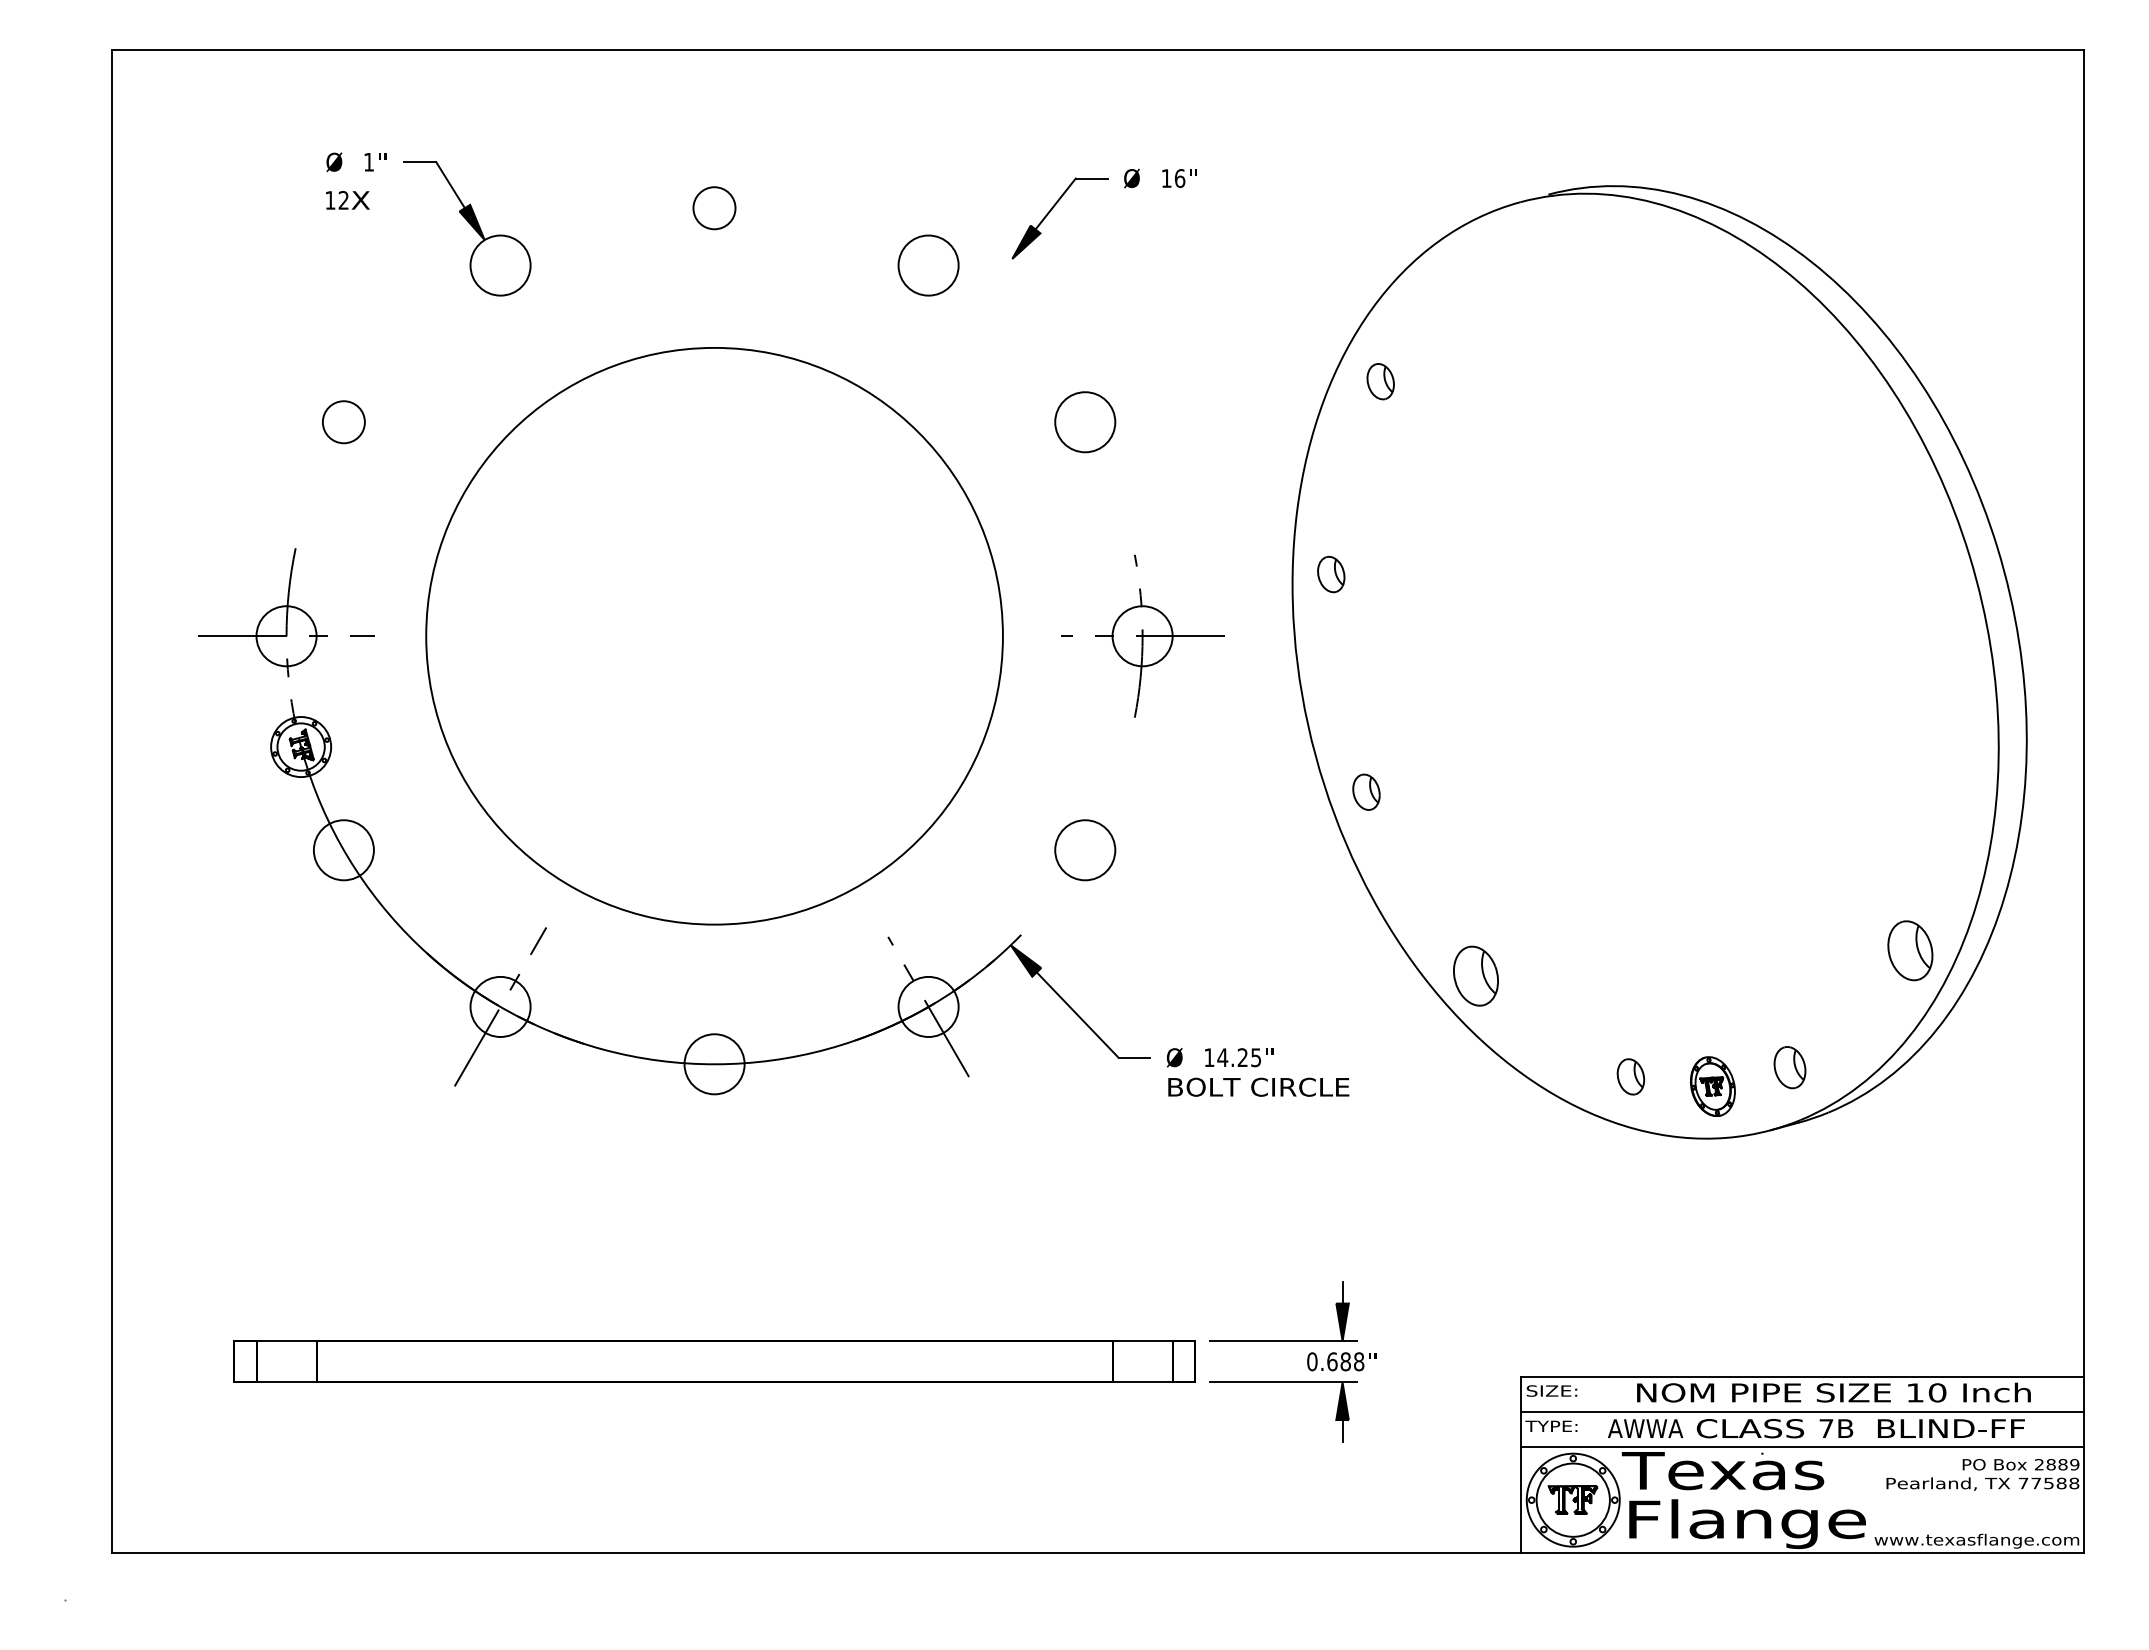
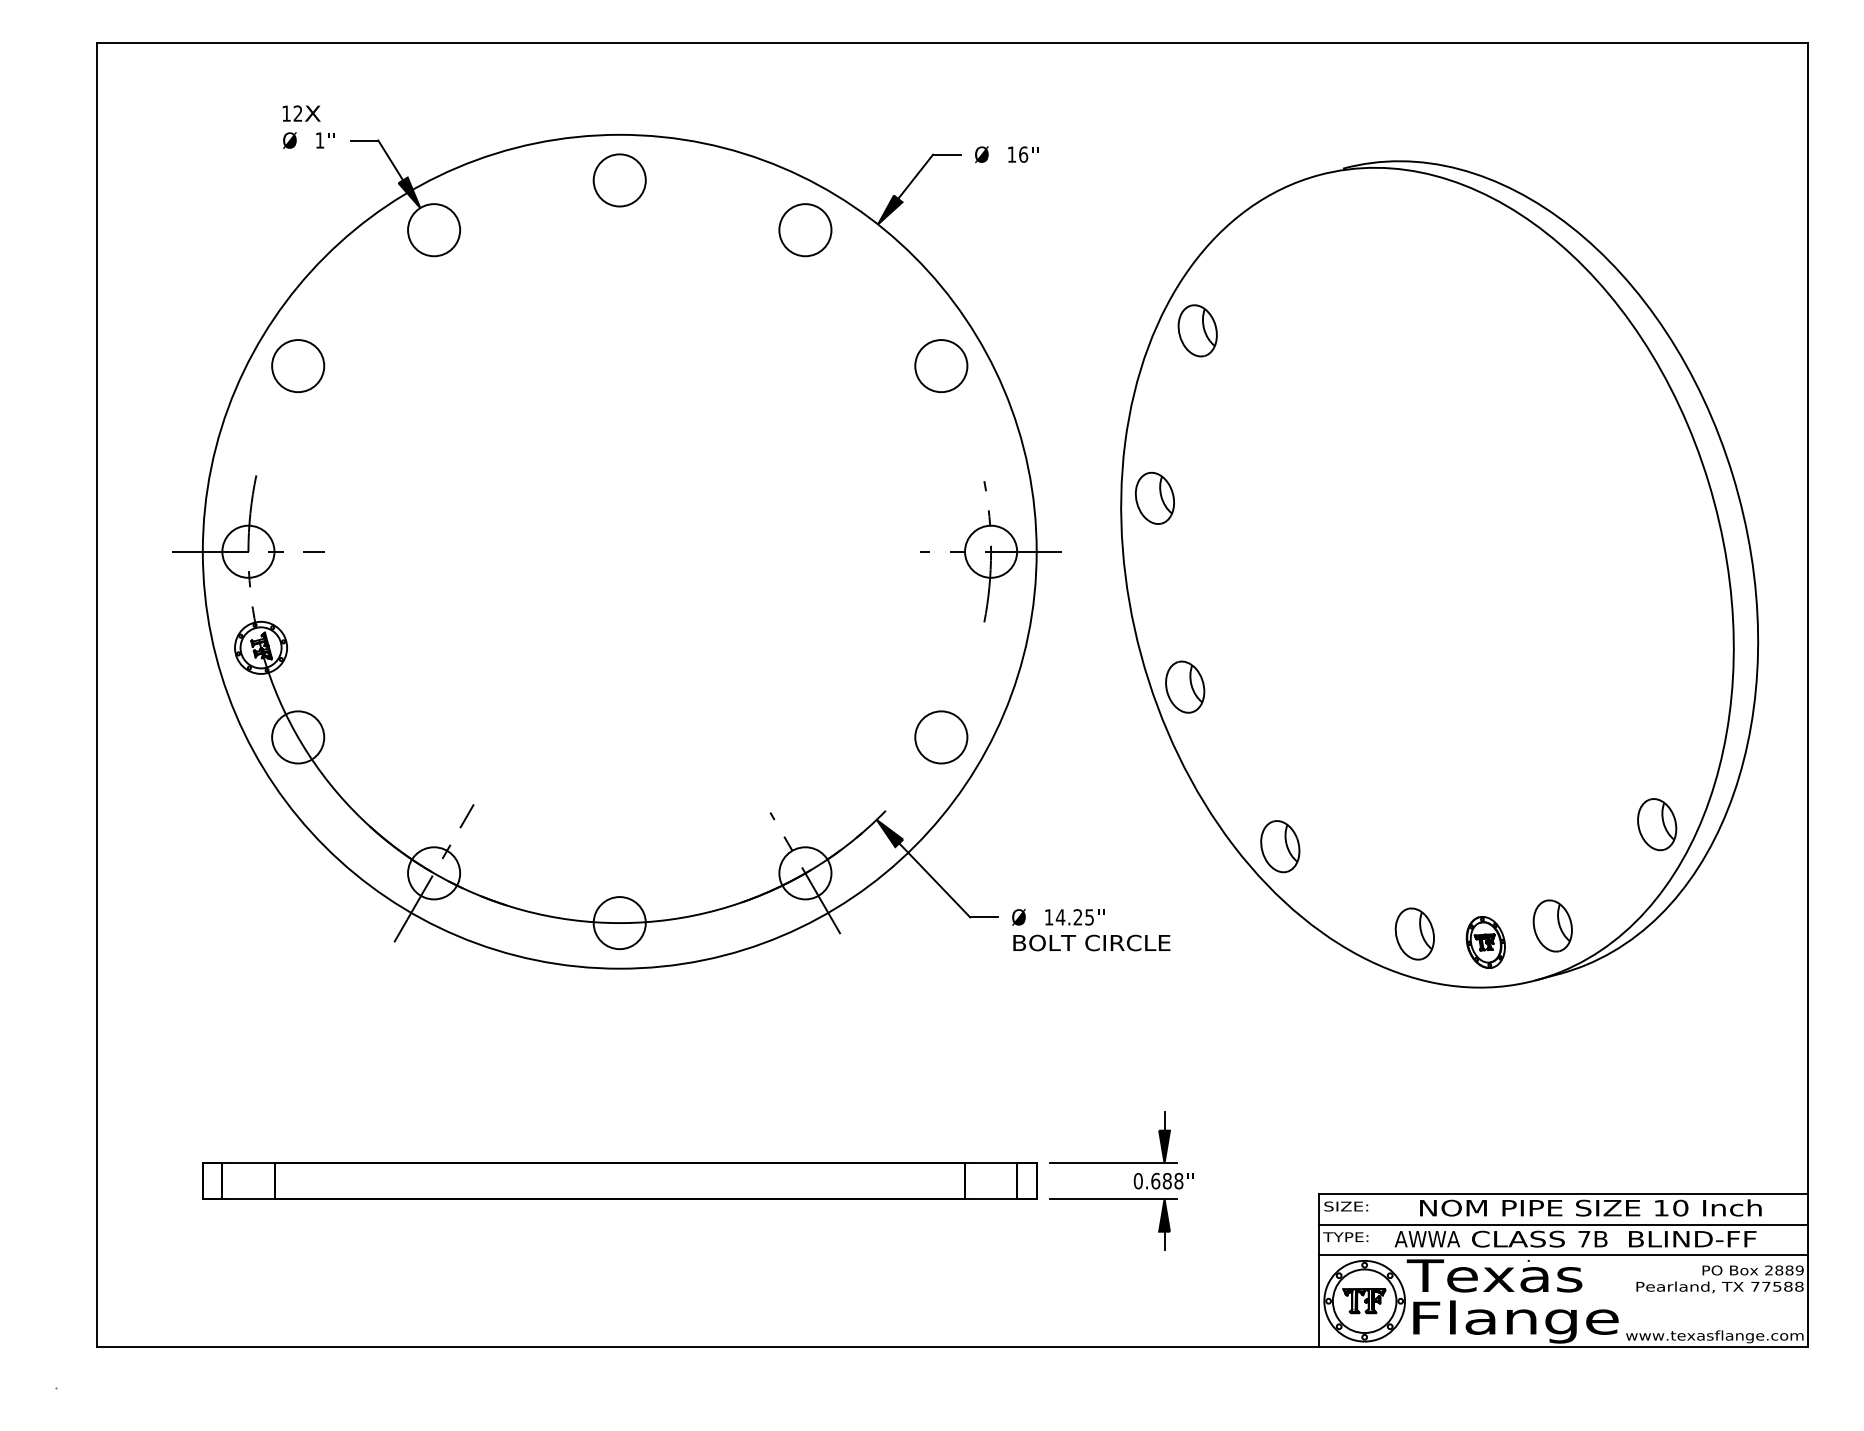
text: (347, 200) -> (301, 113), moved
circle: (714, 208) -> (619, 180), size x1.43
part: (1380, 381) -> (1197, 330), size x1.67
circle: (344, 422) -> (298, 366), size x1.43
part: (1330, 573) -> (1154, 497), size x1.67
circle: (714, 635) -> (619, 551), size x1.67
part: (1366, 791) -> (1185, 686), size x1.67
part: (1789, 1067) -> (1552, 925), size x1.43
part: (1630, 1076) -> (1414, 933), size x1.67

